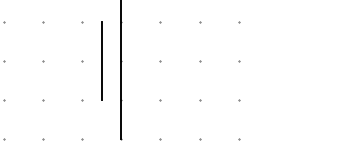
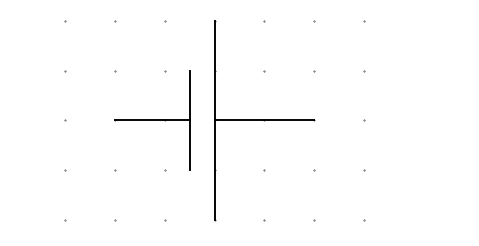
line: (71, 60) -> (151, 120), added
line: (160, 60) -> (264, 120), added

